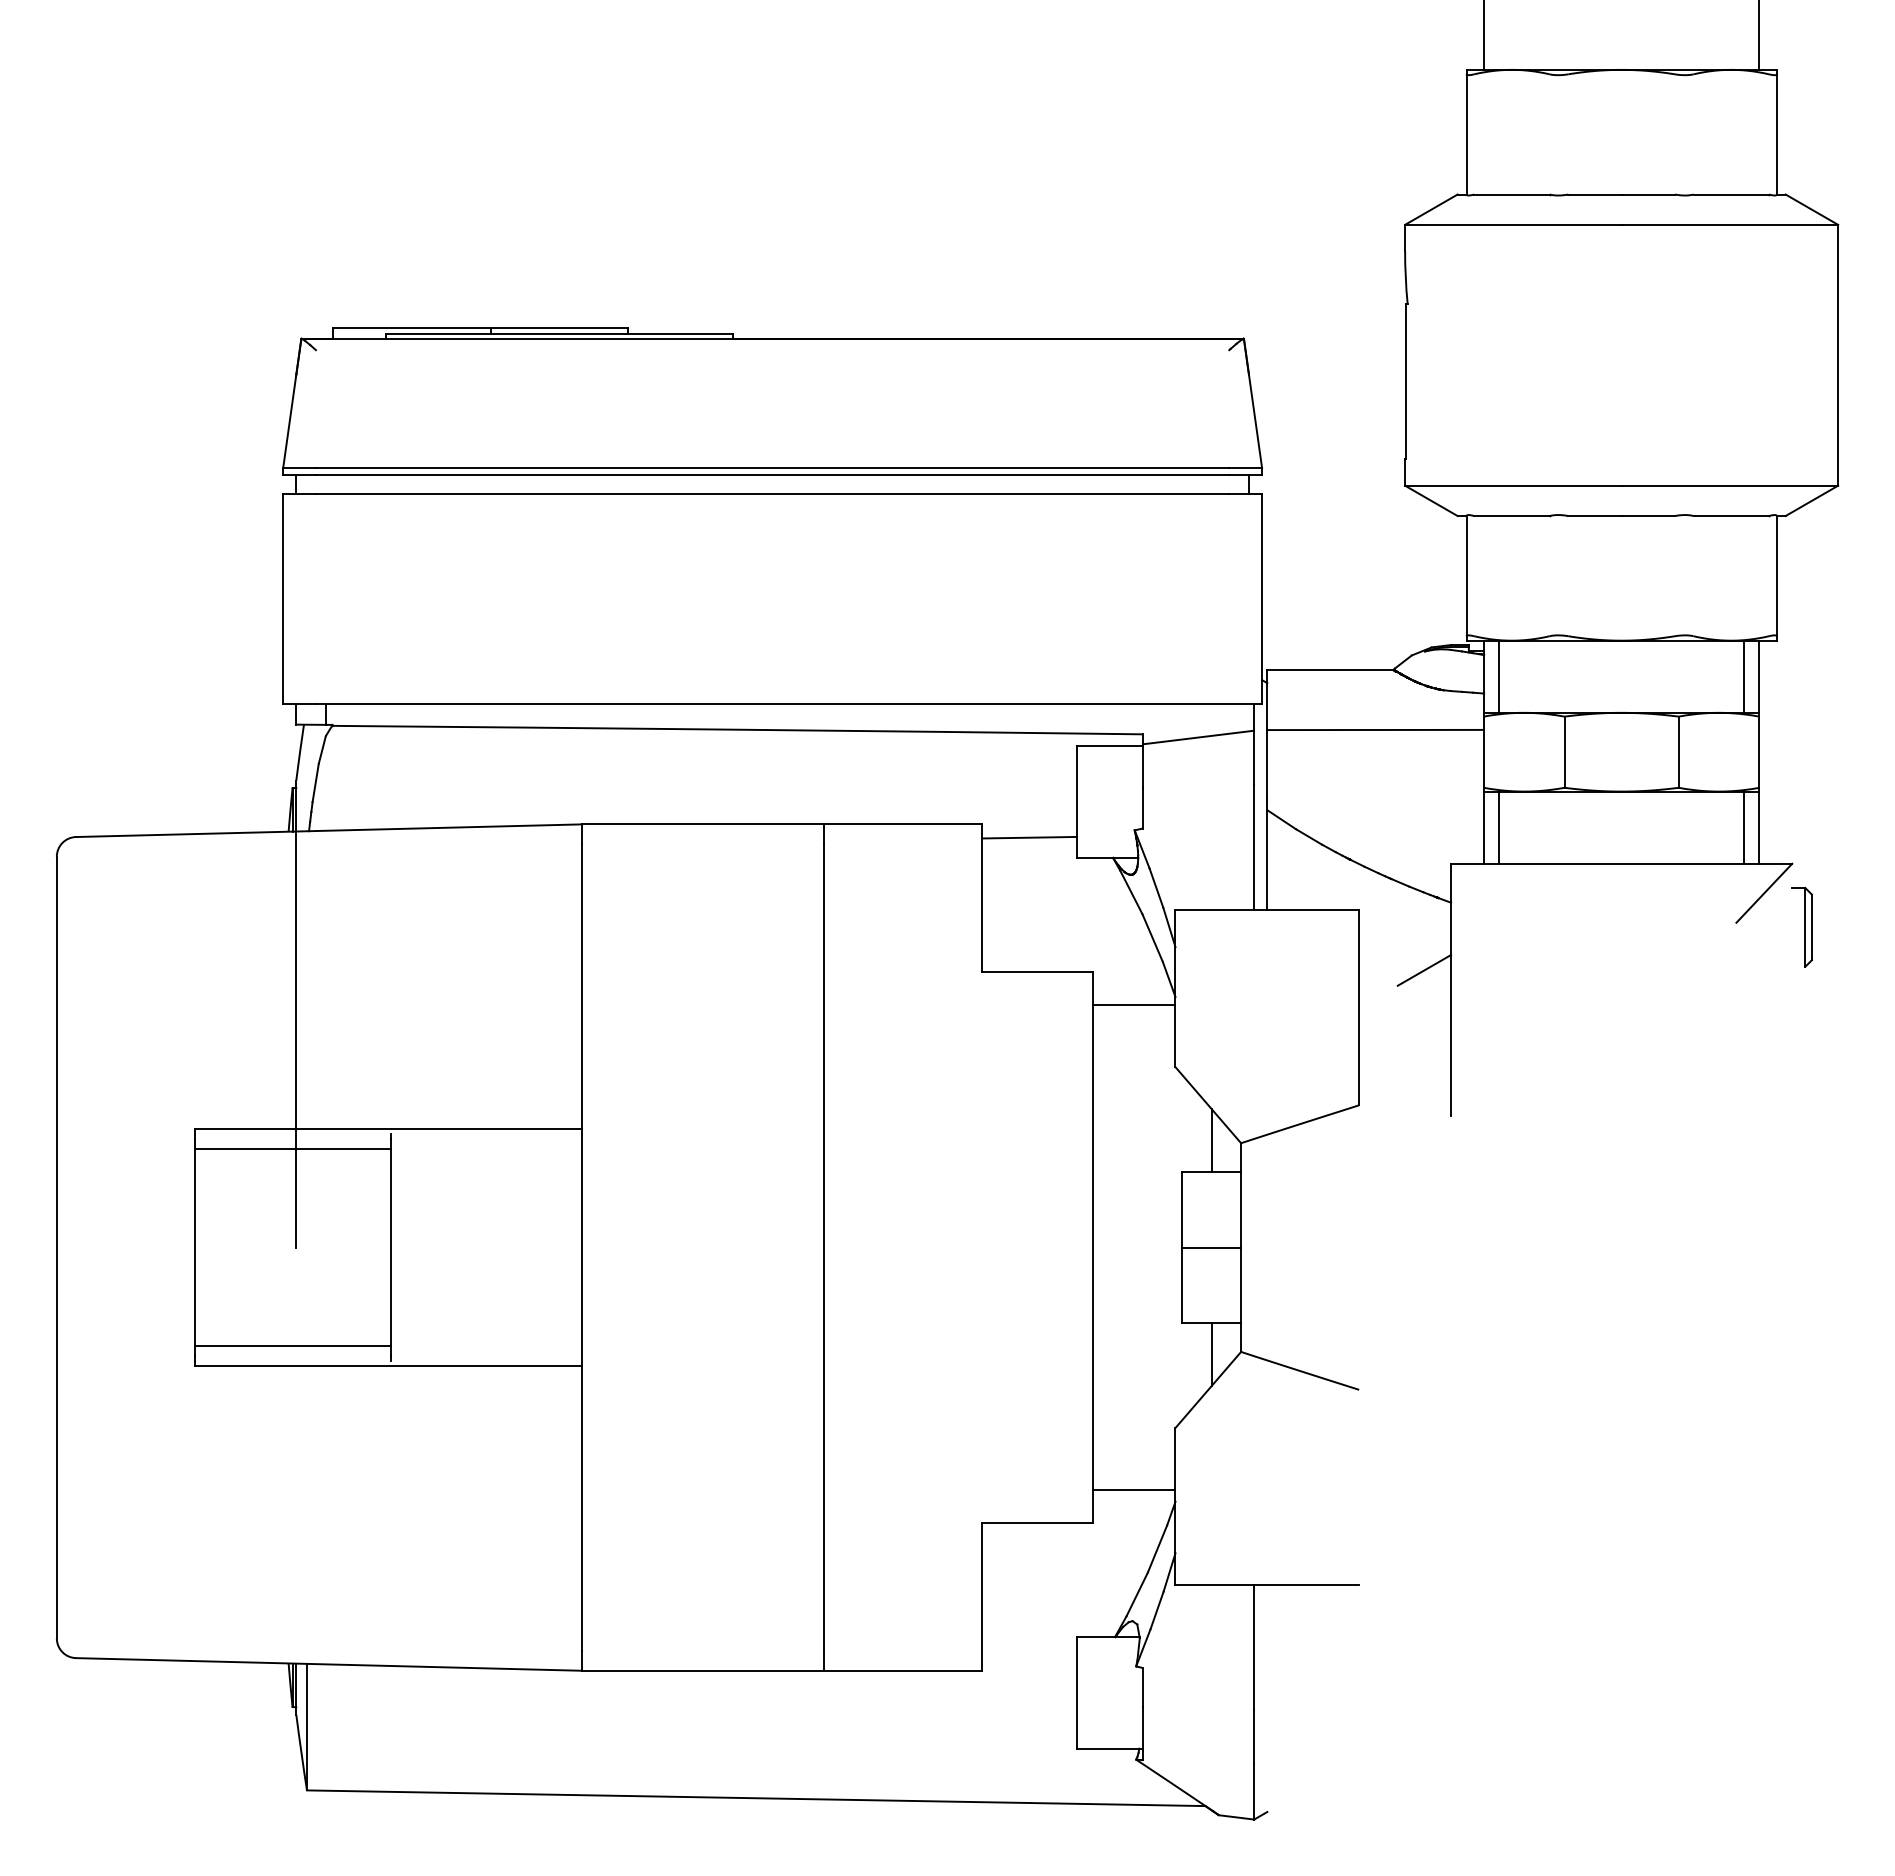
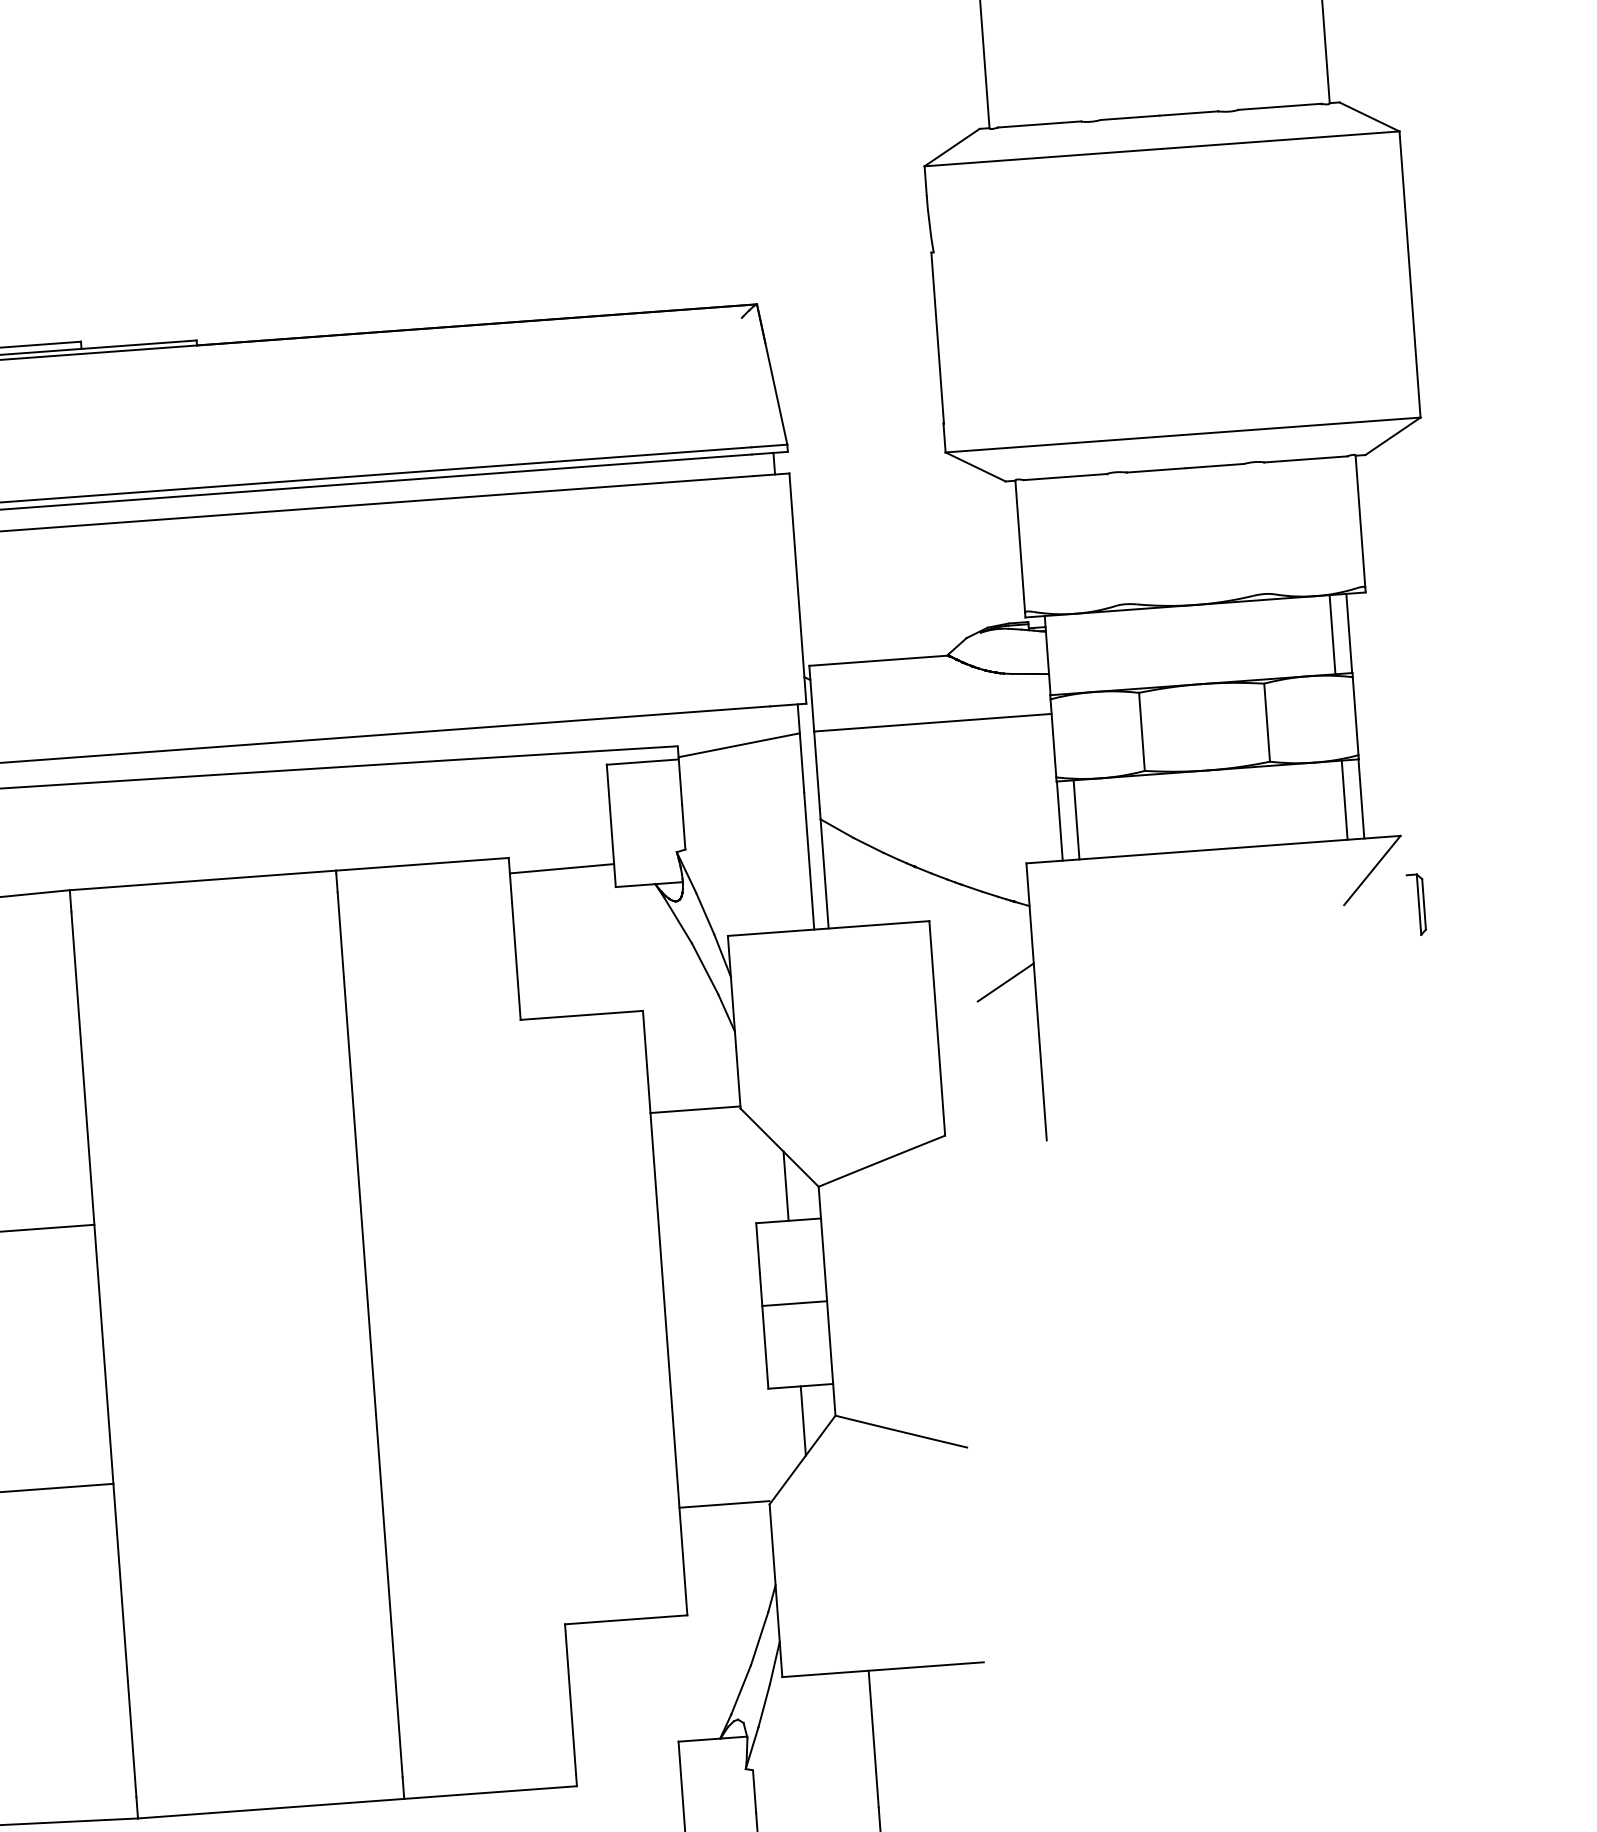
line: (1499, 676) -> (1064, 654), removed
part: (1801, 927) -> (1415, 905), size x0.7
line: (1134, 1005) -> (695, 1110), moved
line: (1134, 1490) -> (724, 1504), moved

